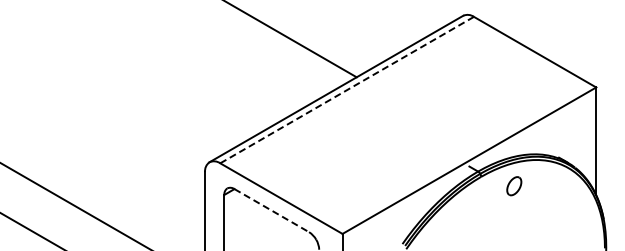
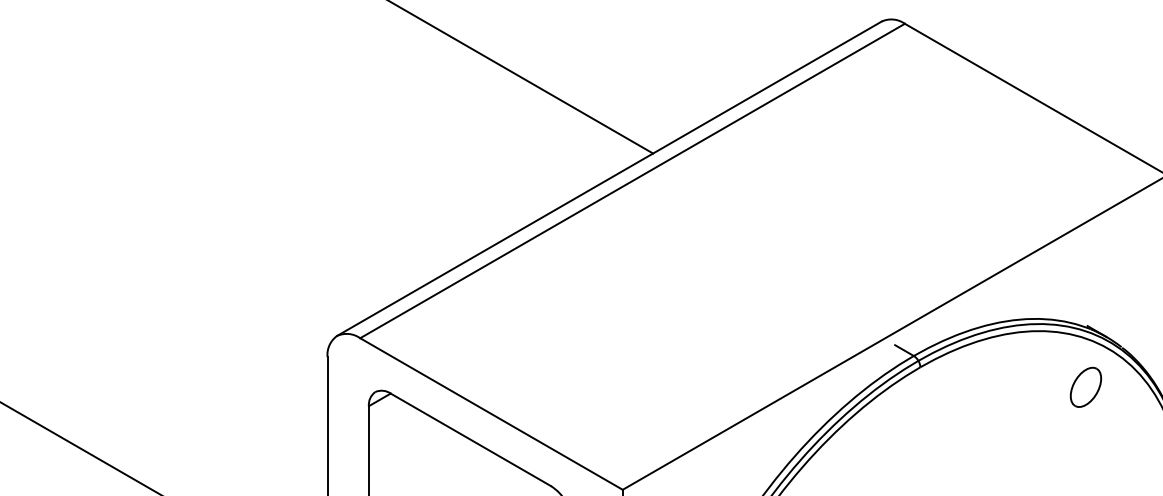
line: (347, 89) -> (633, 179), dashed -> solid
part: (514, 186) -> (1086, 387), moved
line: (272, 210) -> (472, 439), dashed -> solid

